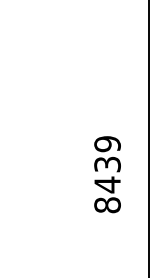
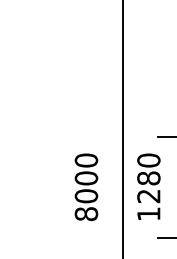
text: (107, 164) -> (86, 178), 8439 -> 8000

